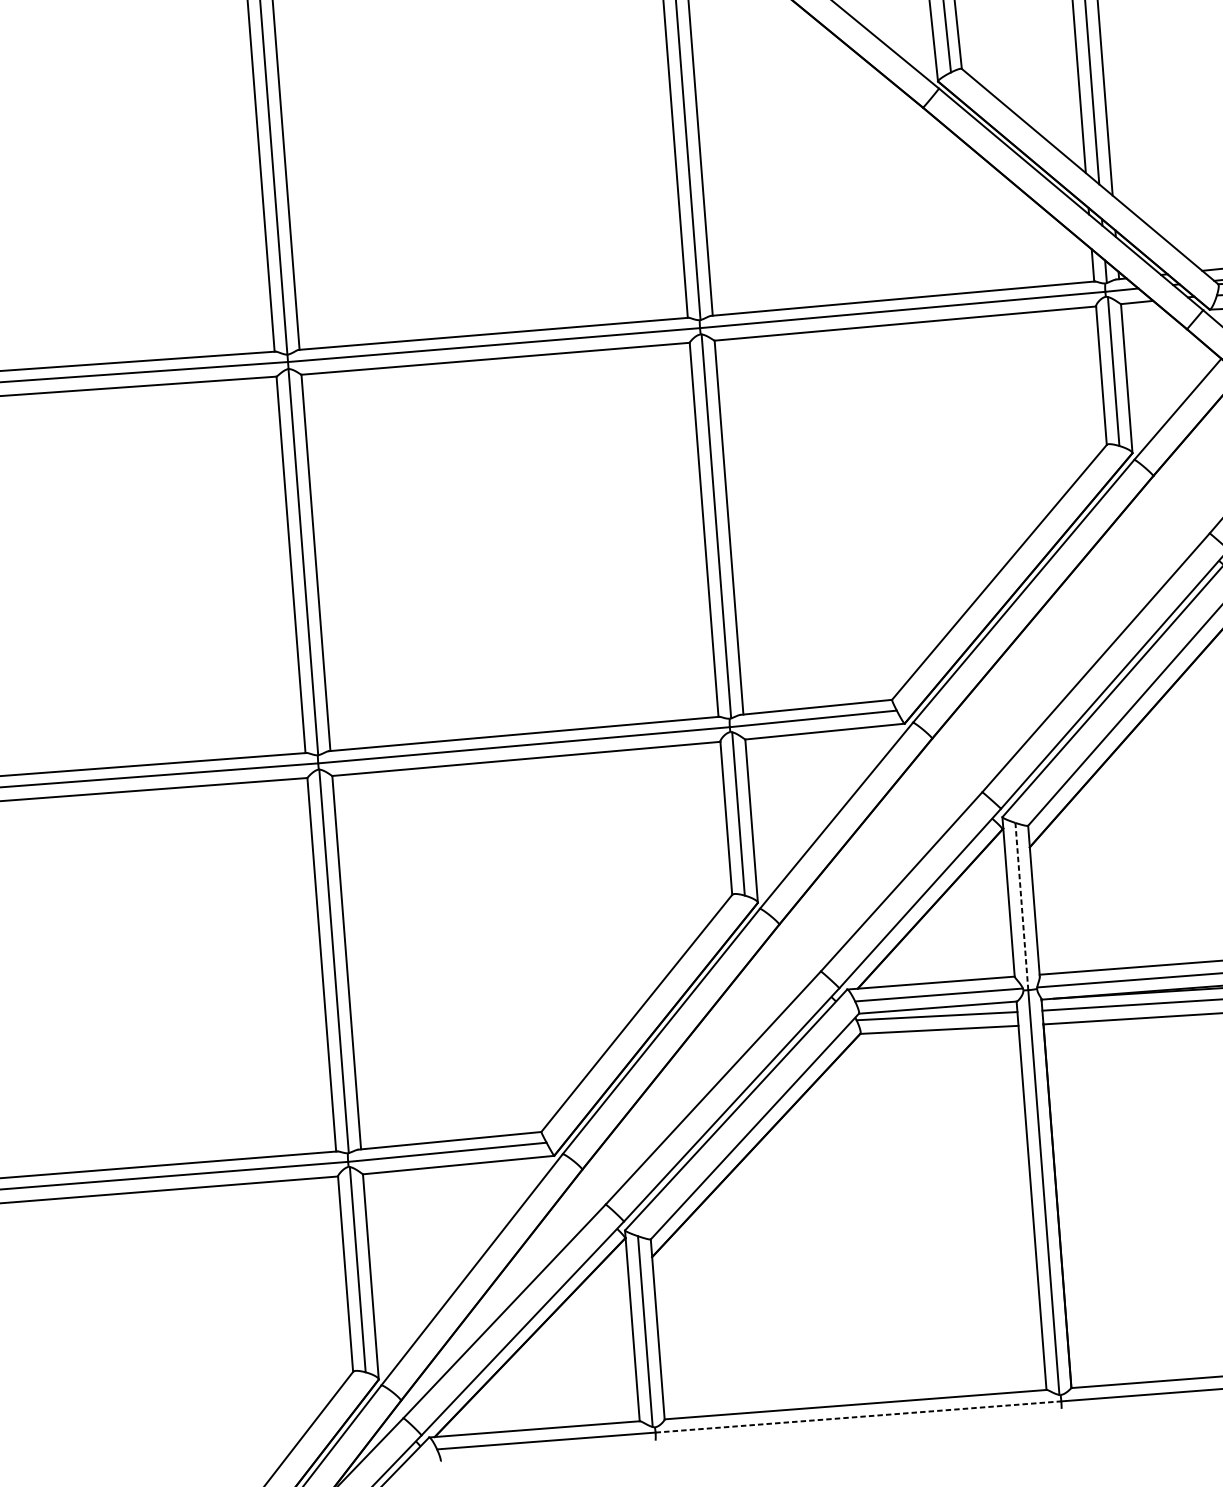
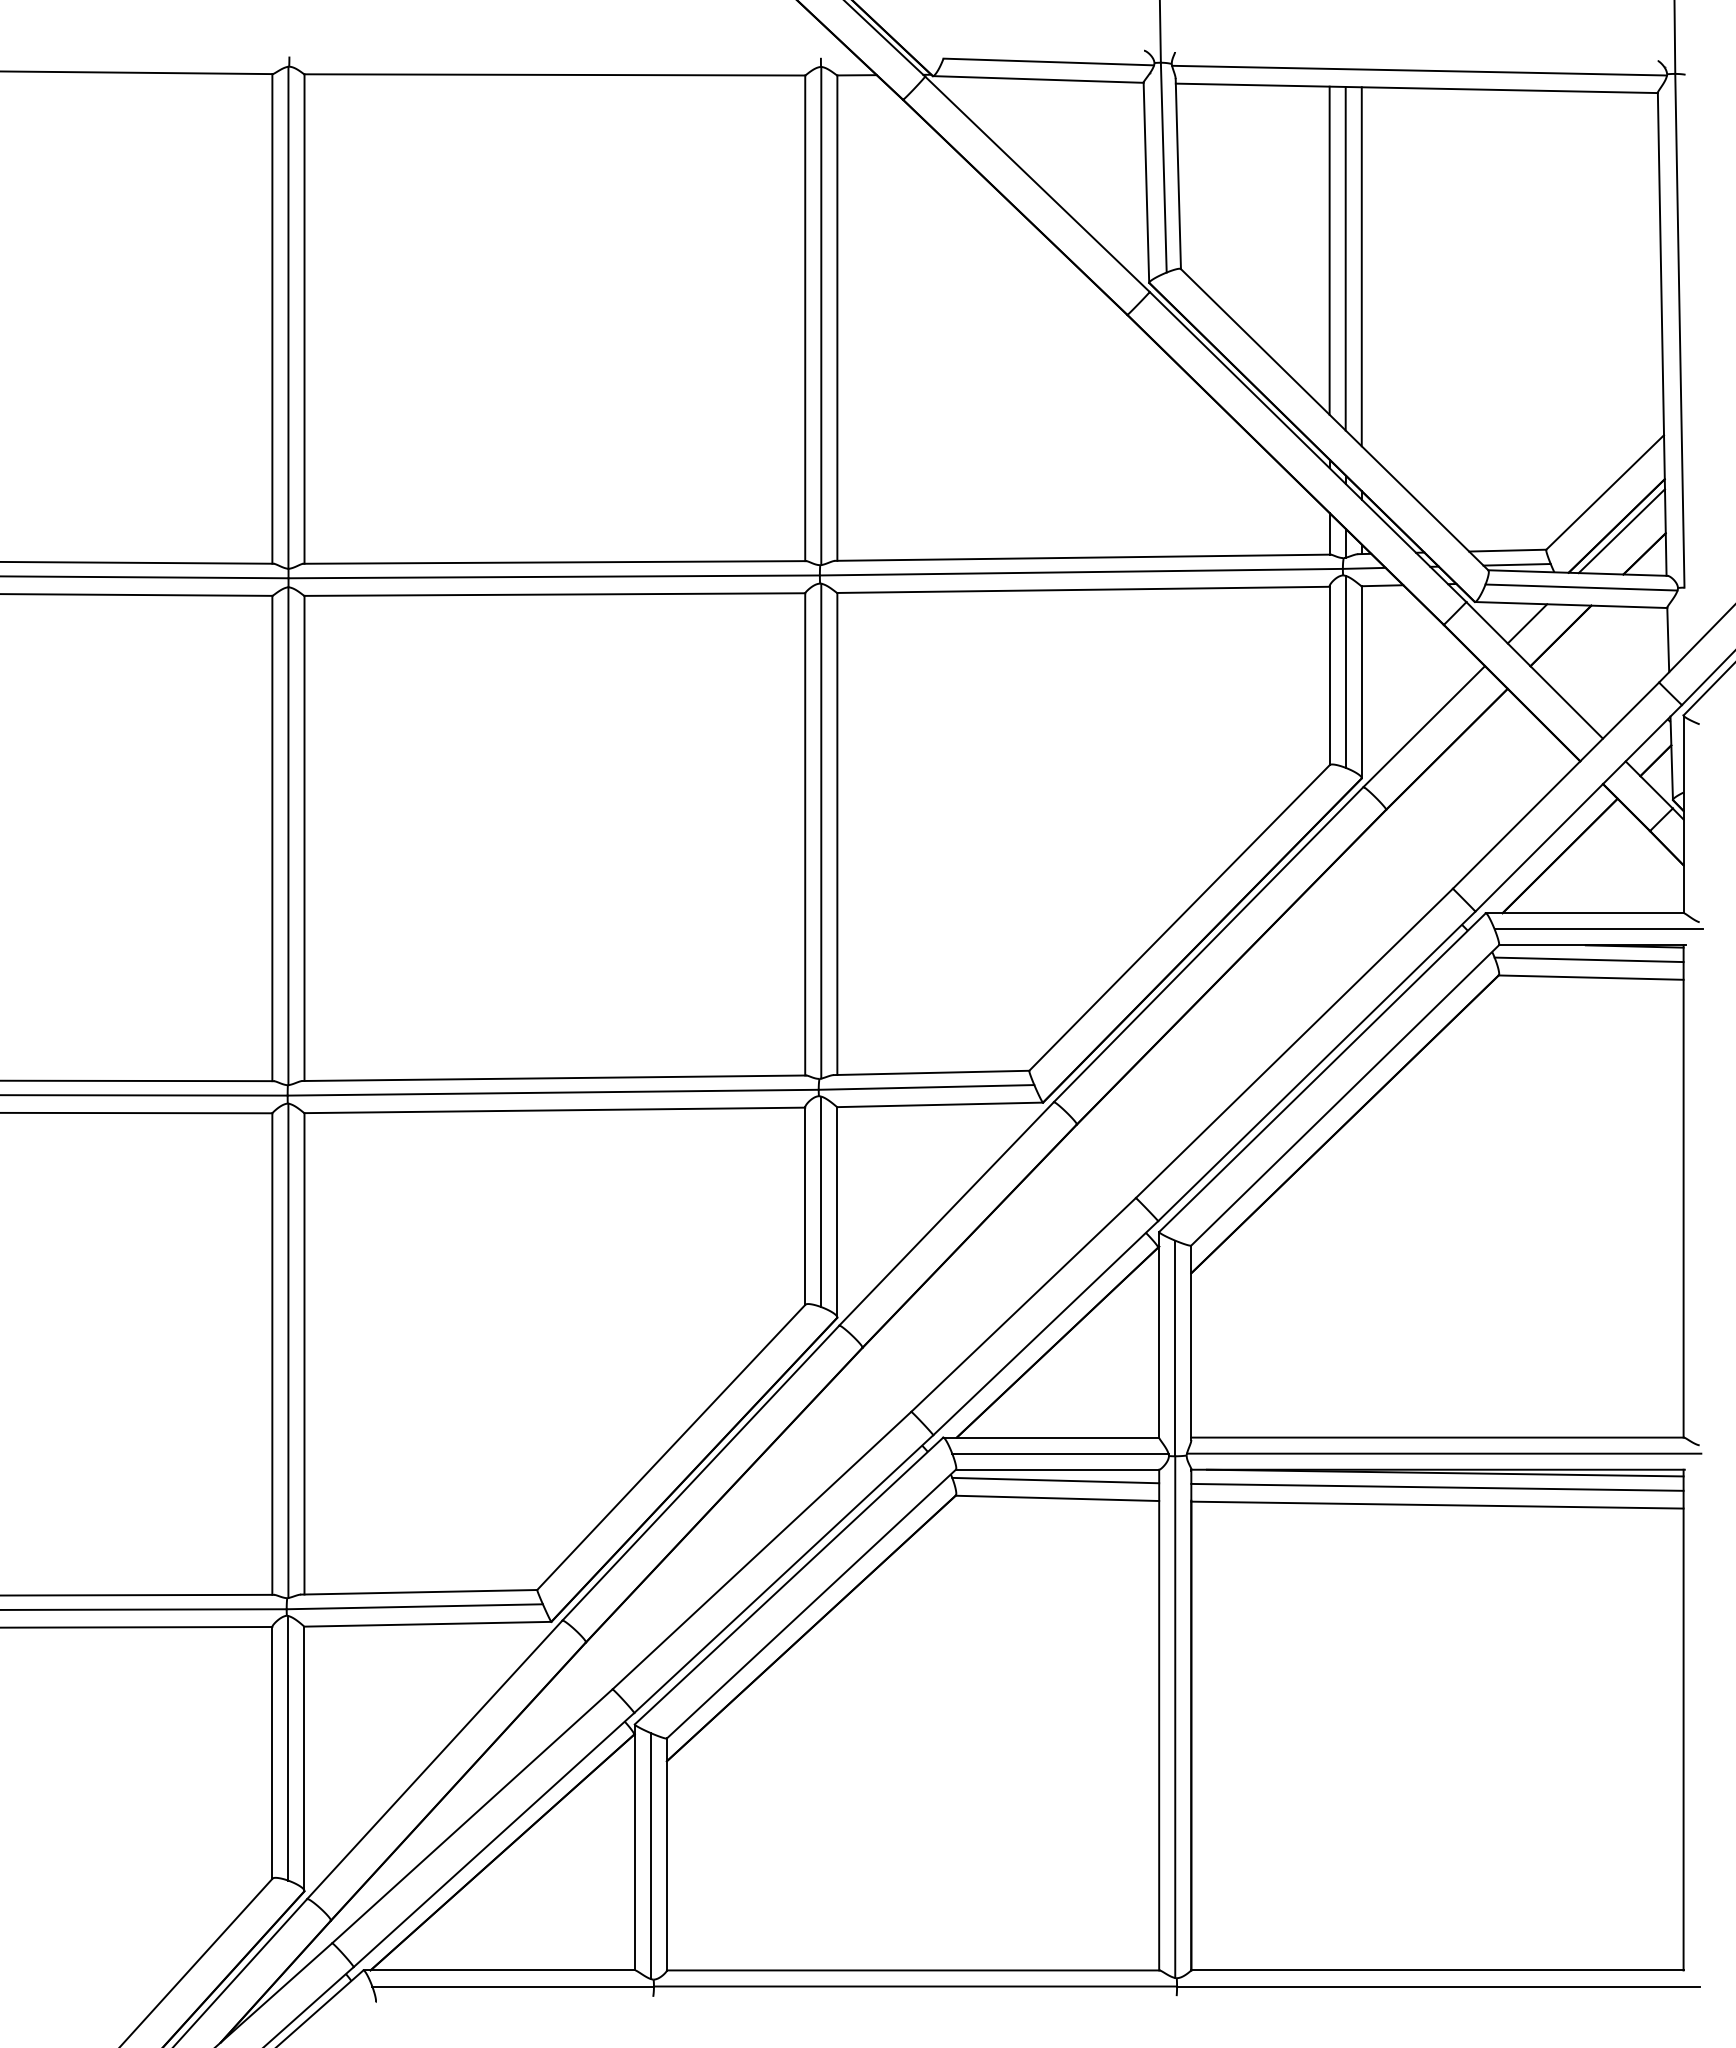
line: (1022, 906) -> (1175, 1348), dashed -> solid
line: (858, 1416) -> (915, 1986), dashed -> solid

